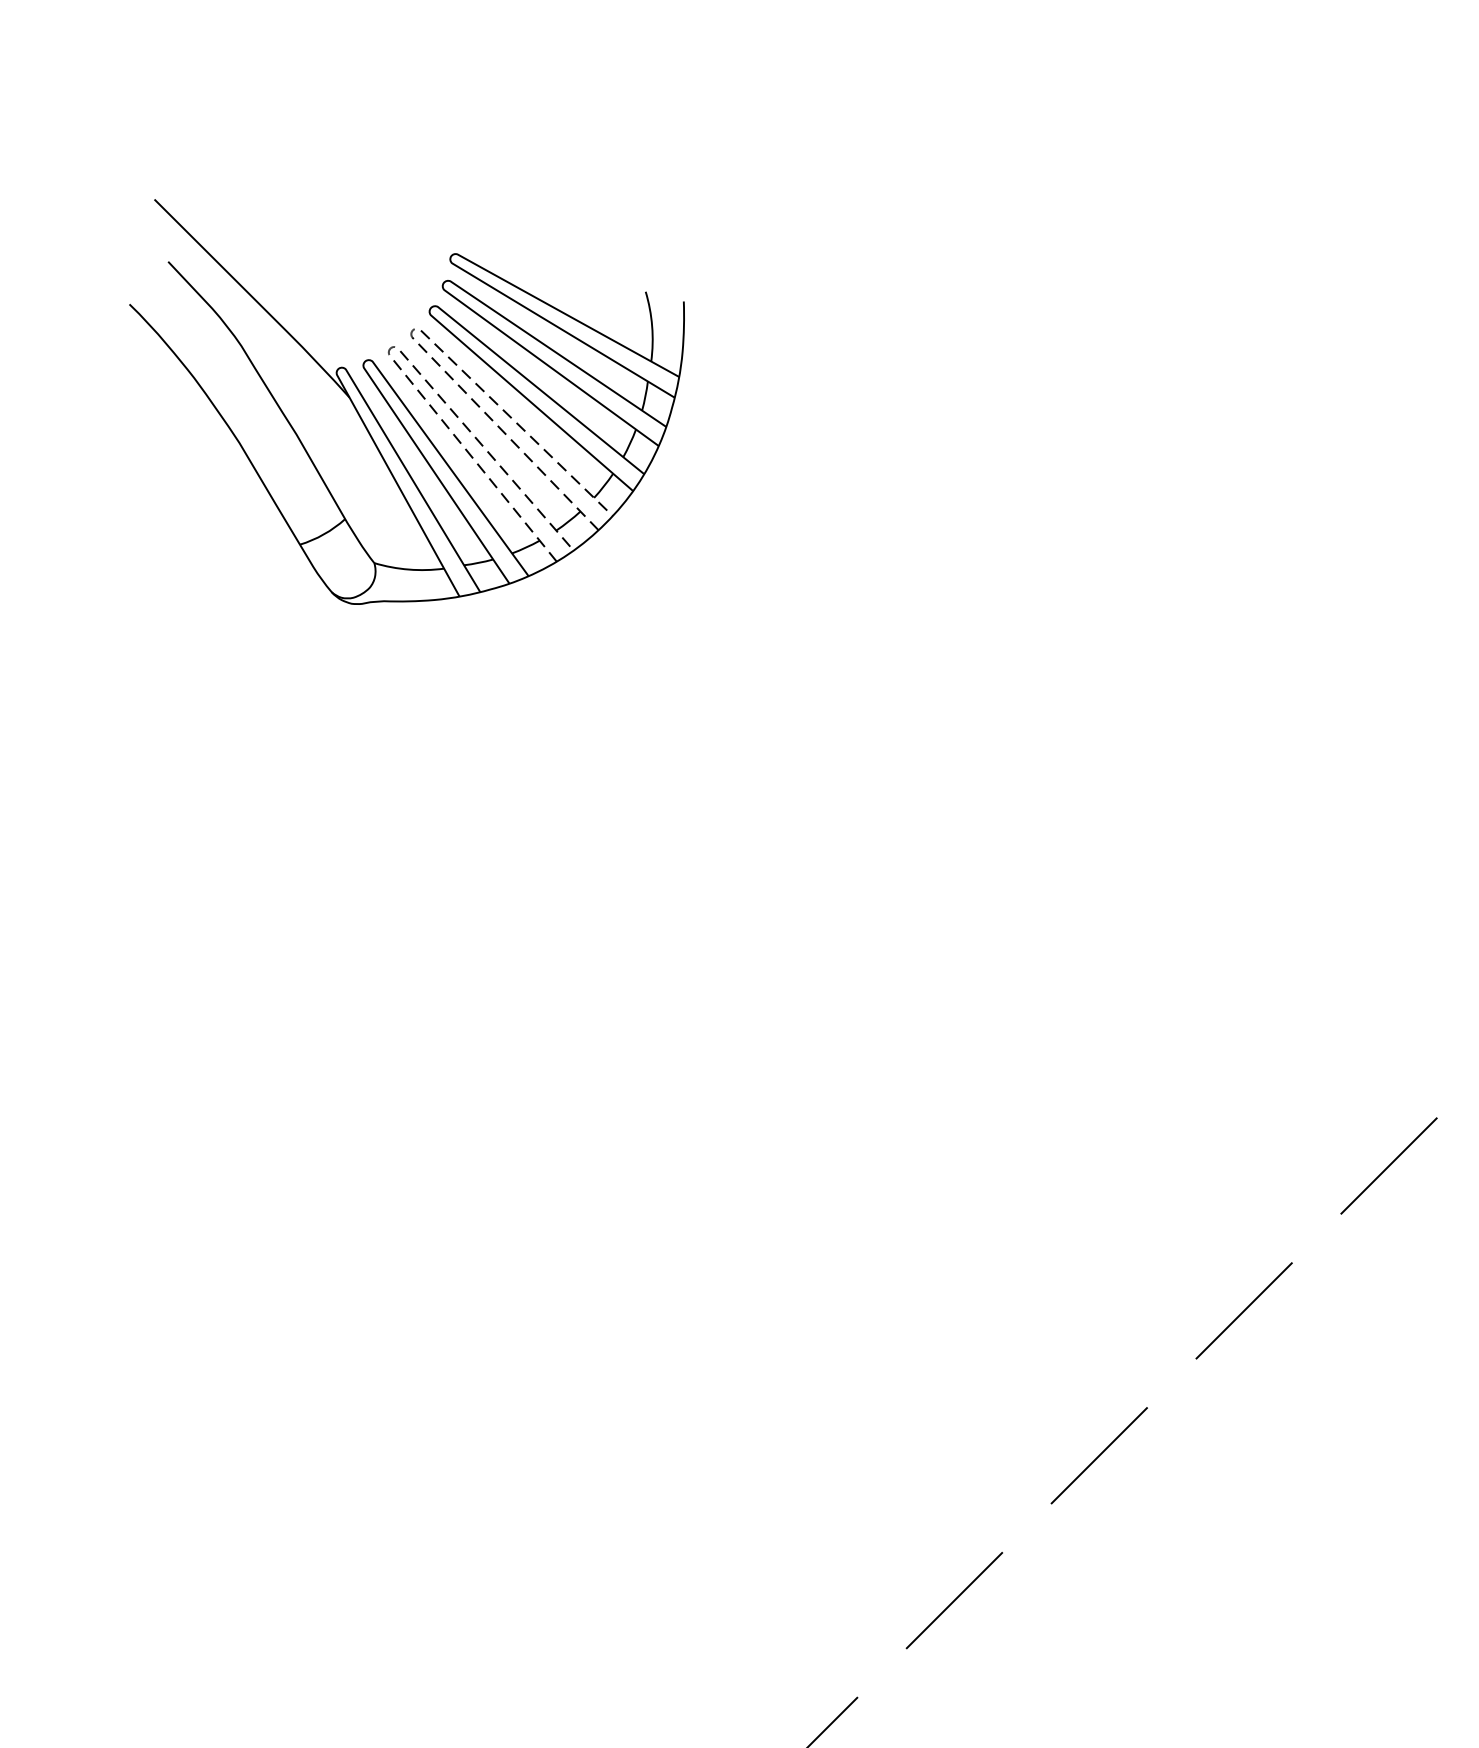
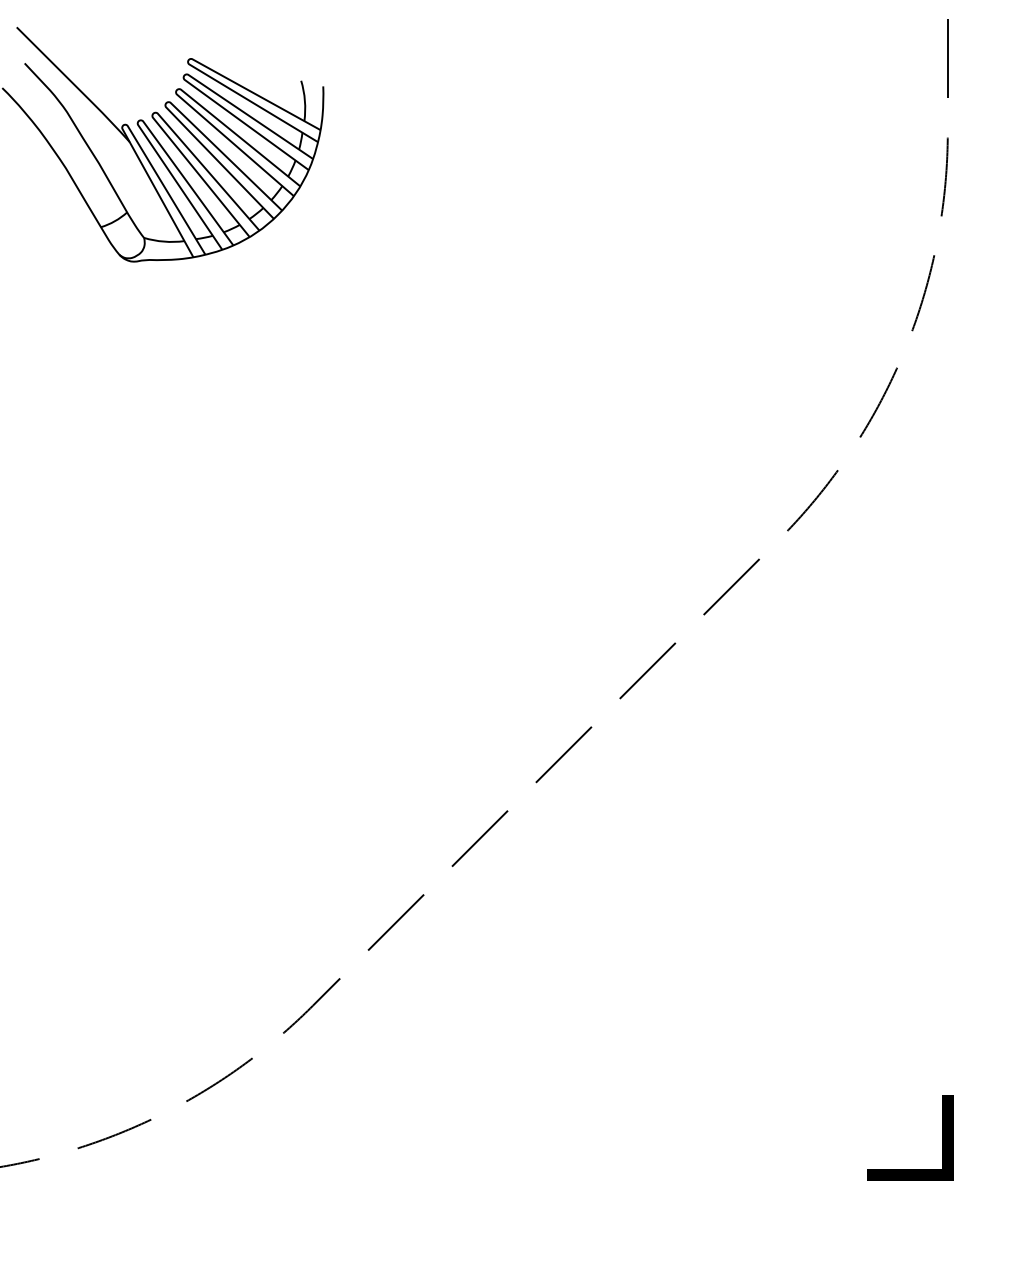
line: (413, 331) -> (166, 103), dashed -> solid
line: (392, 348) -> (154, 113), dashed -> solid

